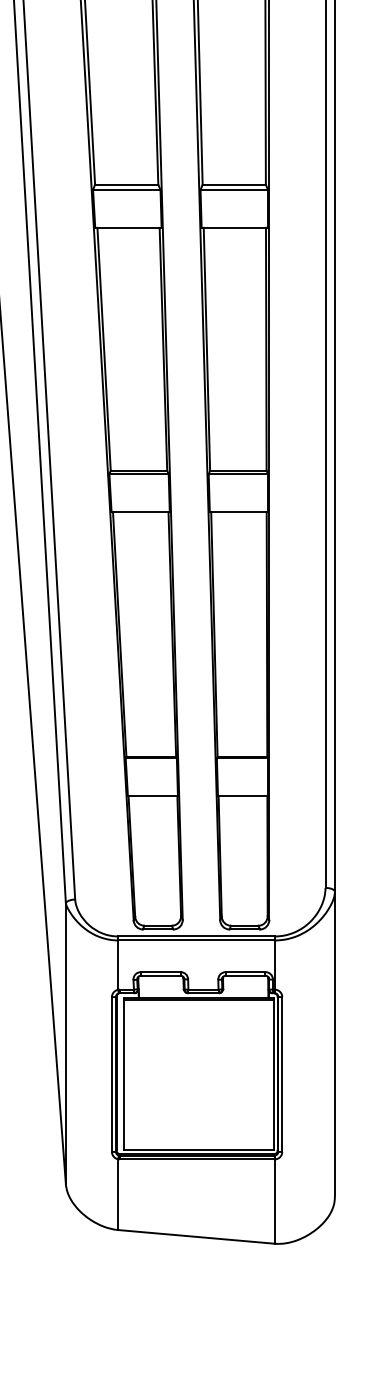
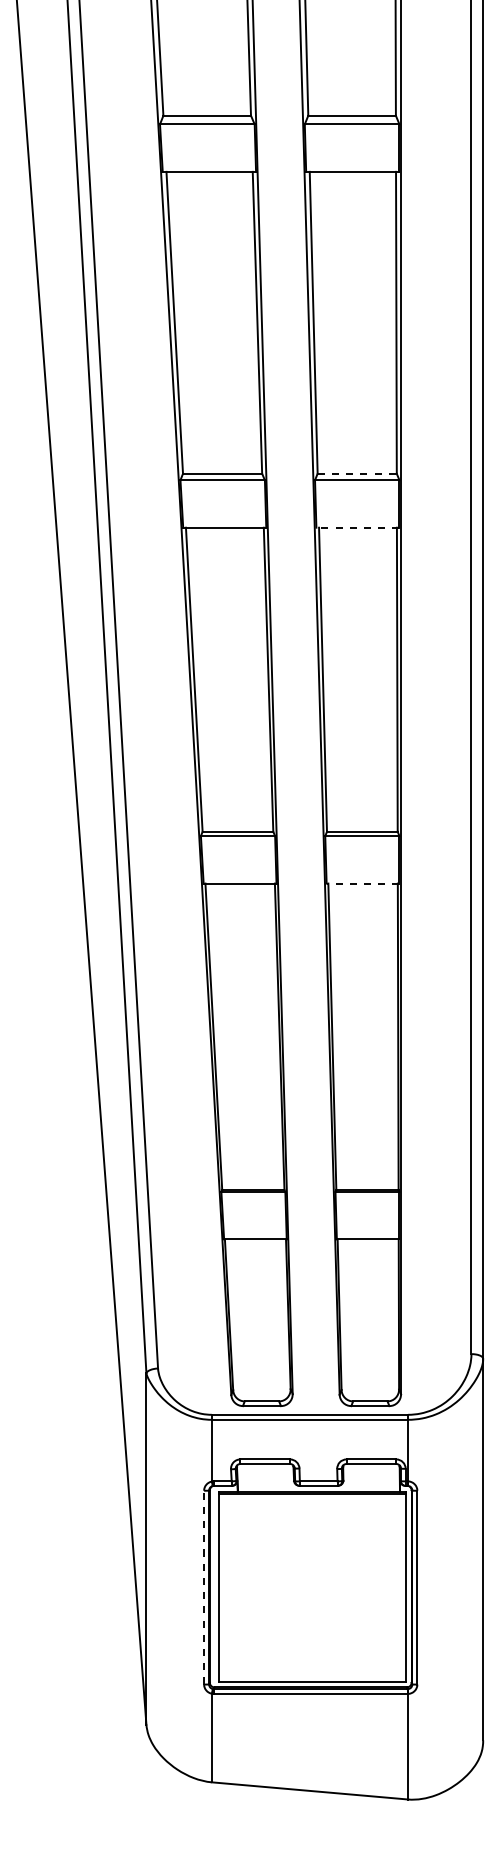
line: (234, 184) -> (357, 473), solid -> dashed
line: (234, 227) -> (357, 527), solid -> dashed
line: (238, 512) -> (362, 883), solid -> dashed
line: (112, 1074) -> (204, 1587), solid -> dashed

